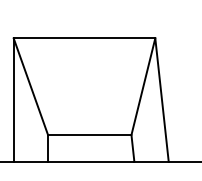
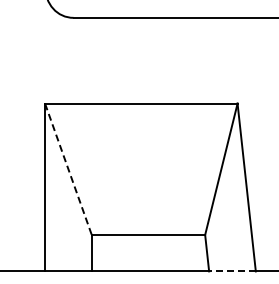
line: (30, 86) -> (68, 169), solid -> dashed
line: (150, 161) -> (231, 271), solid -> dashed

